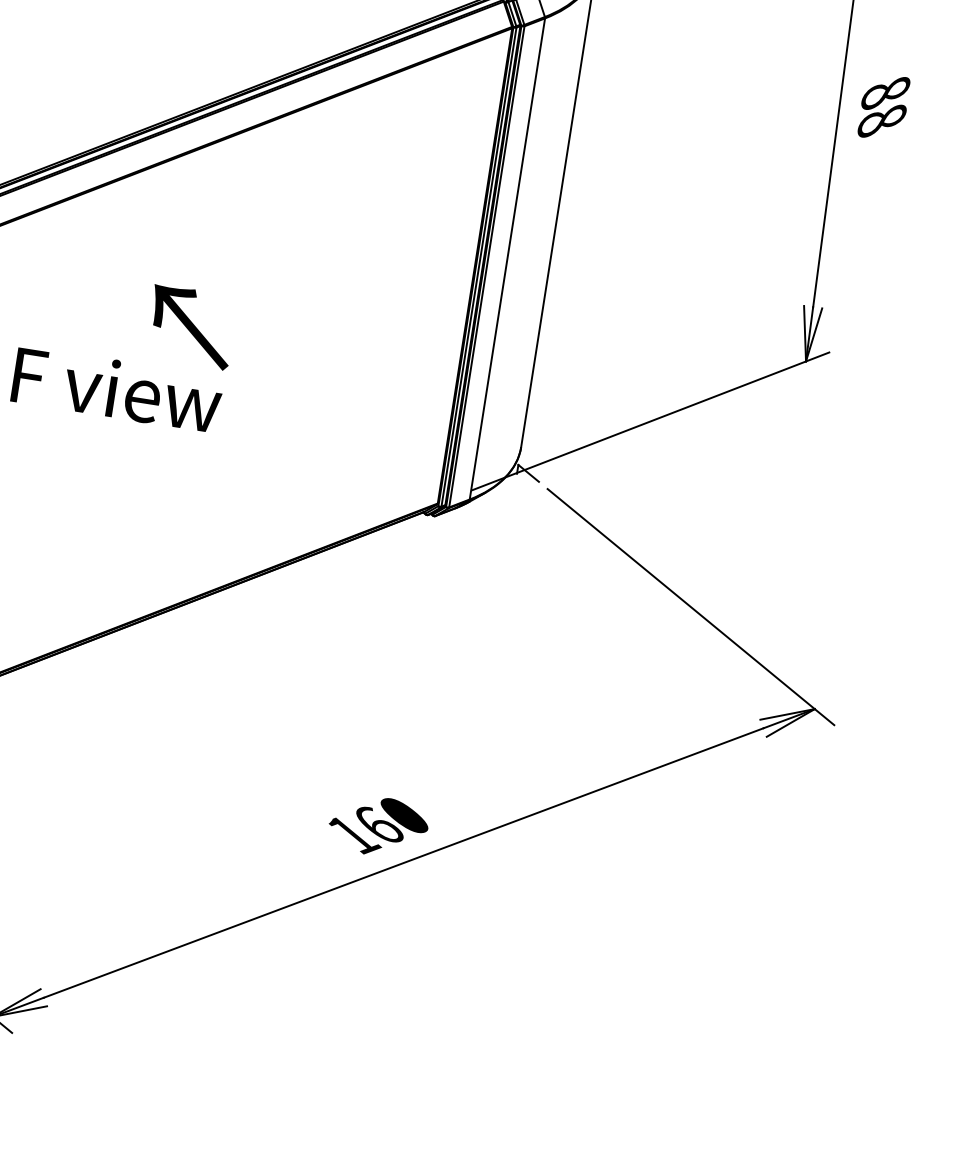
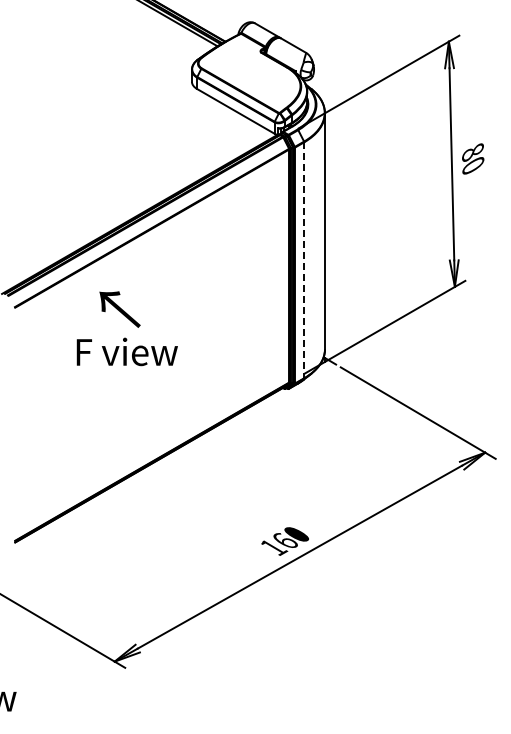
text: (880, 119) -> (472, 165), 88 -> 80
line: (507, 259) -> (304, 260), solid -> dashed
text: (190, 326) -> (119, 309), moved

